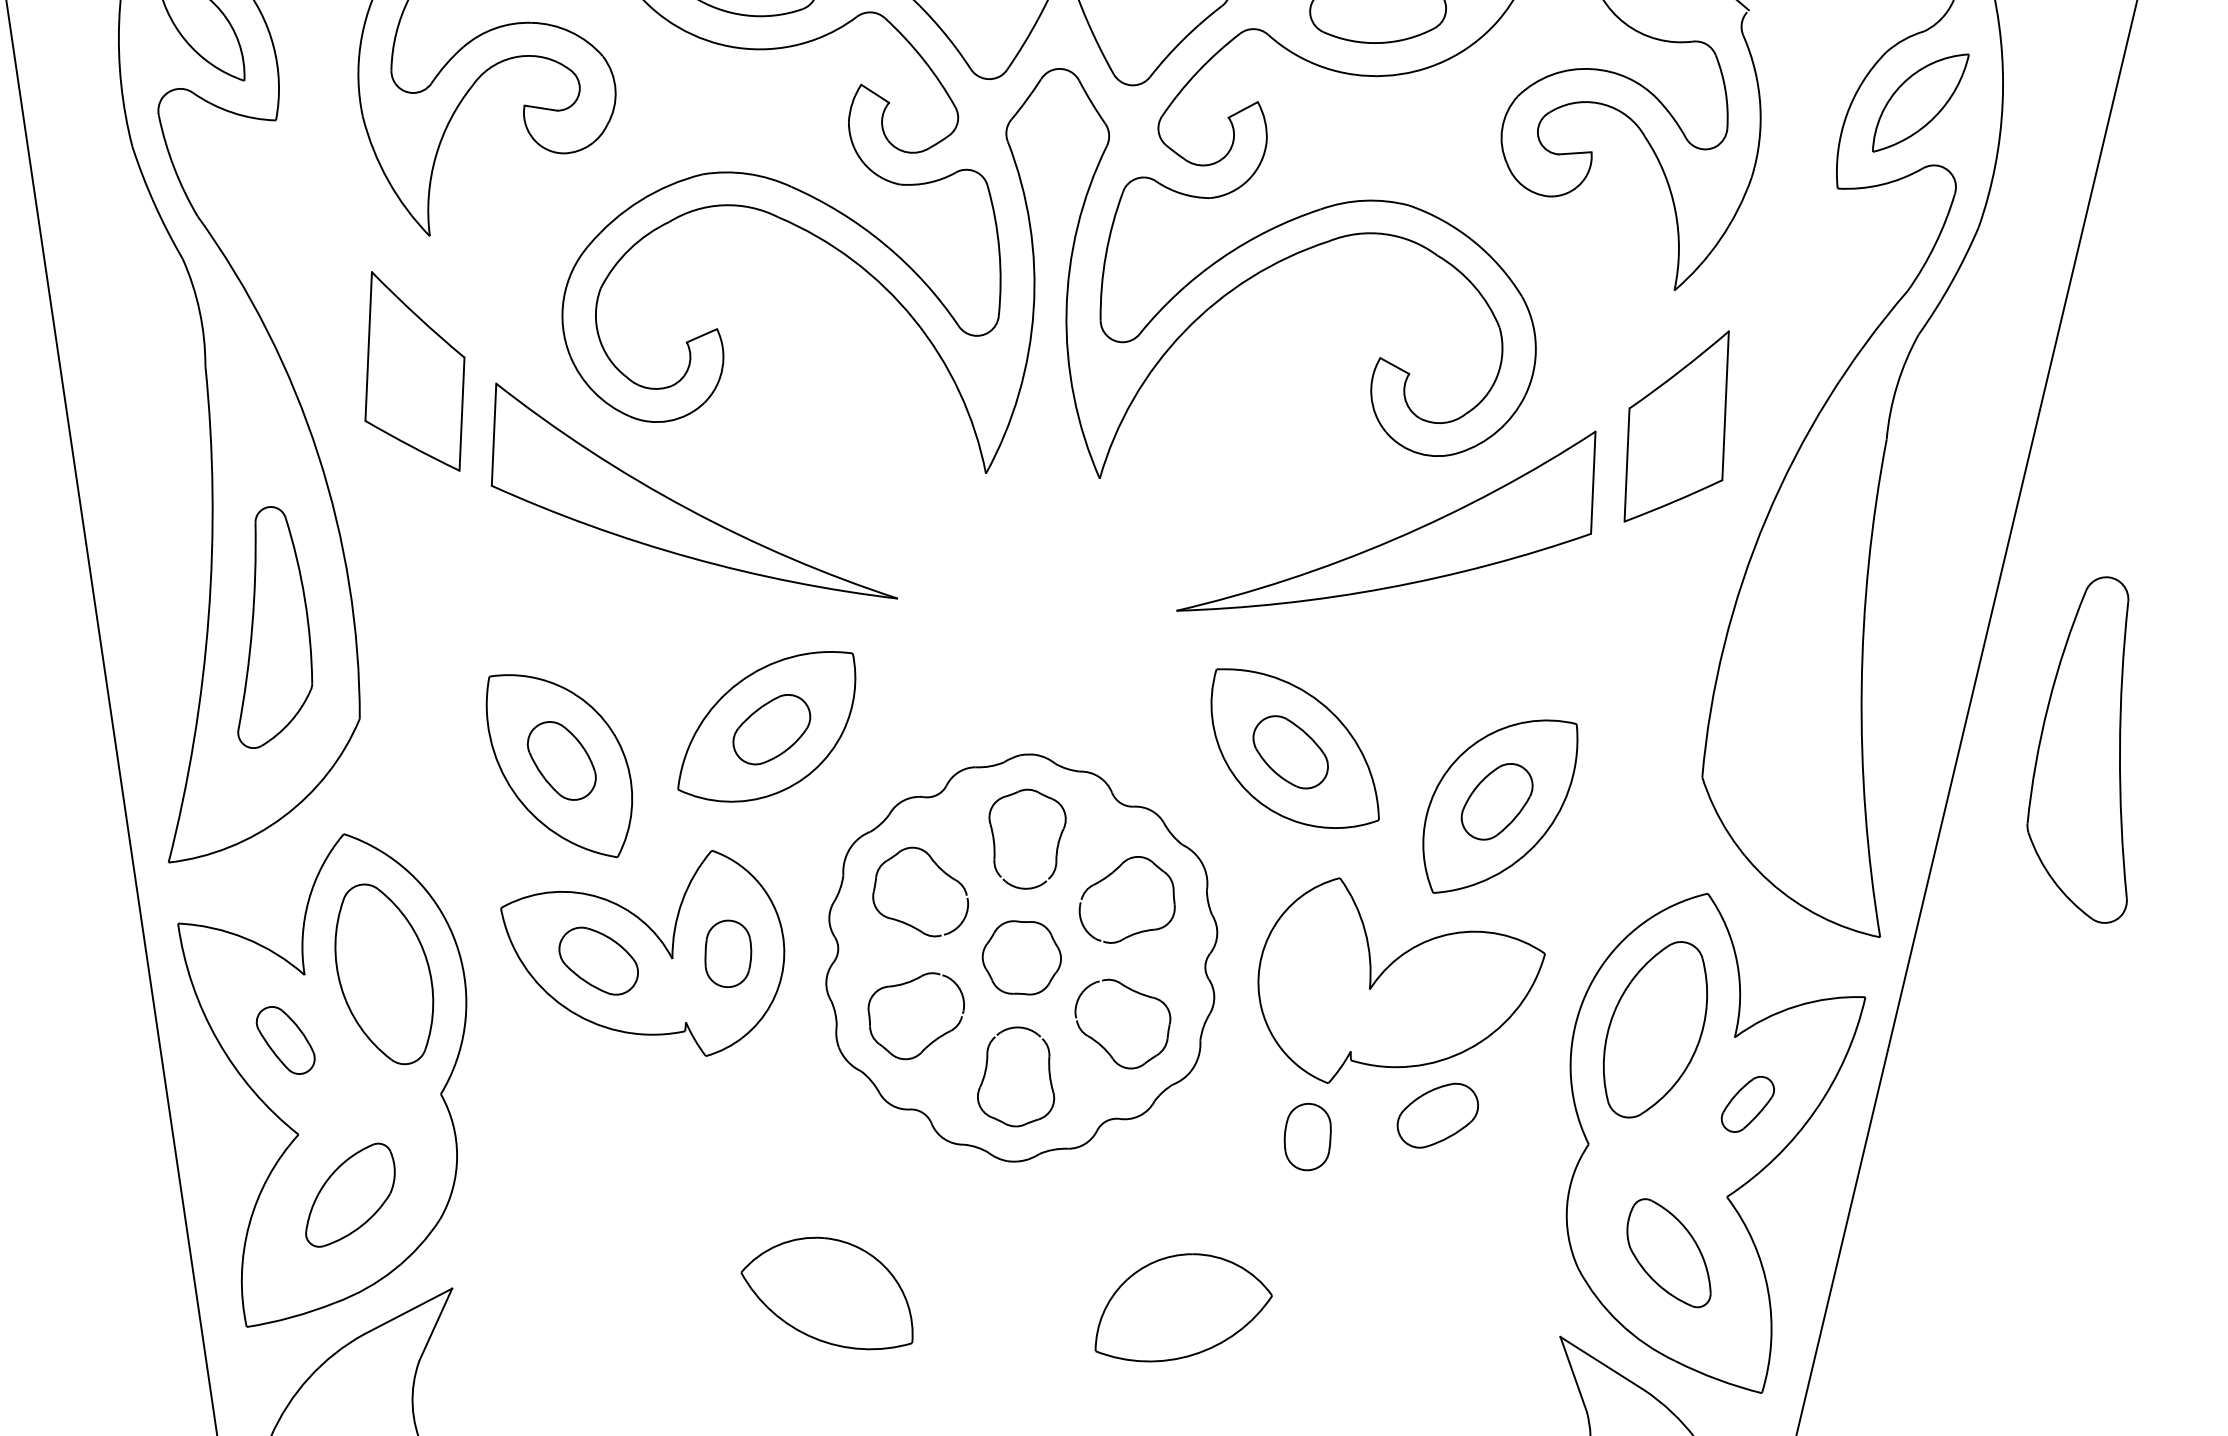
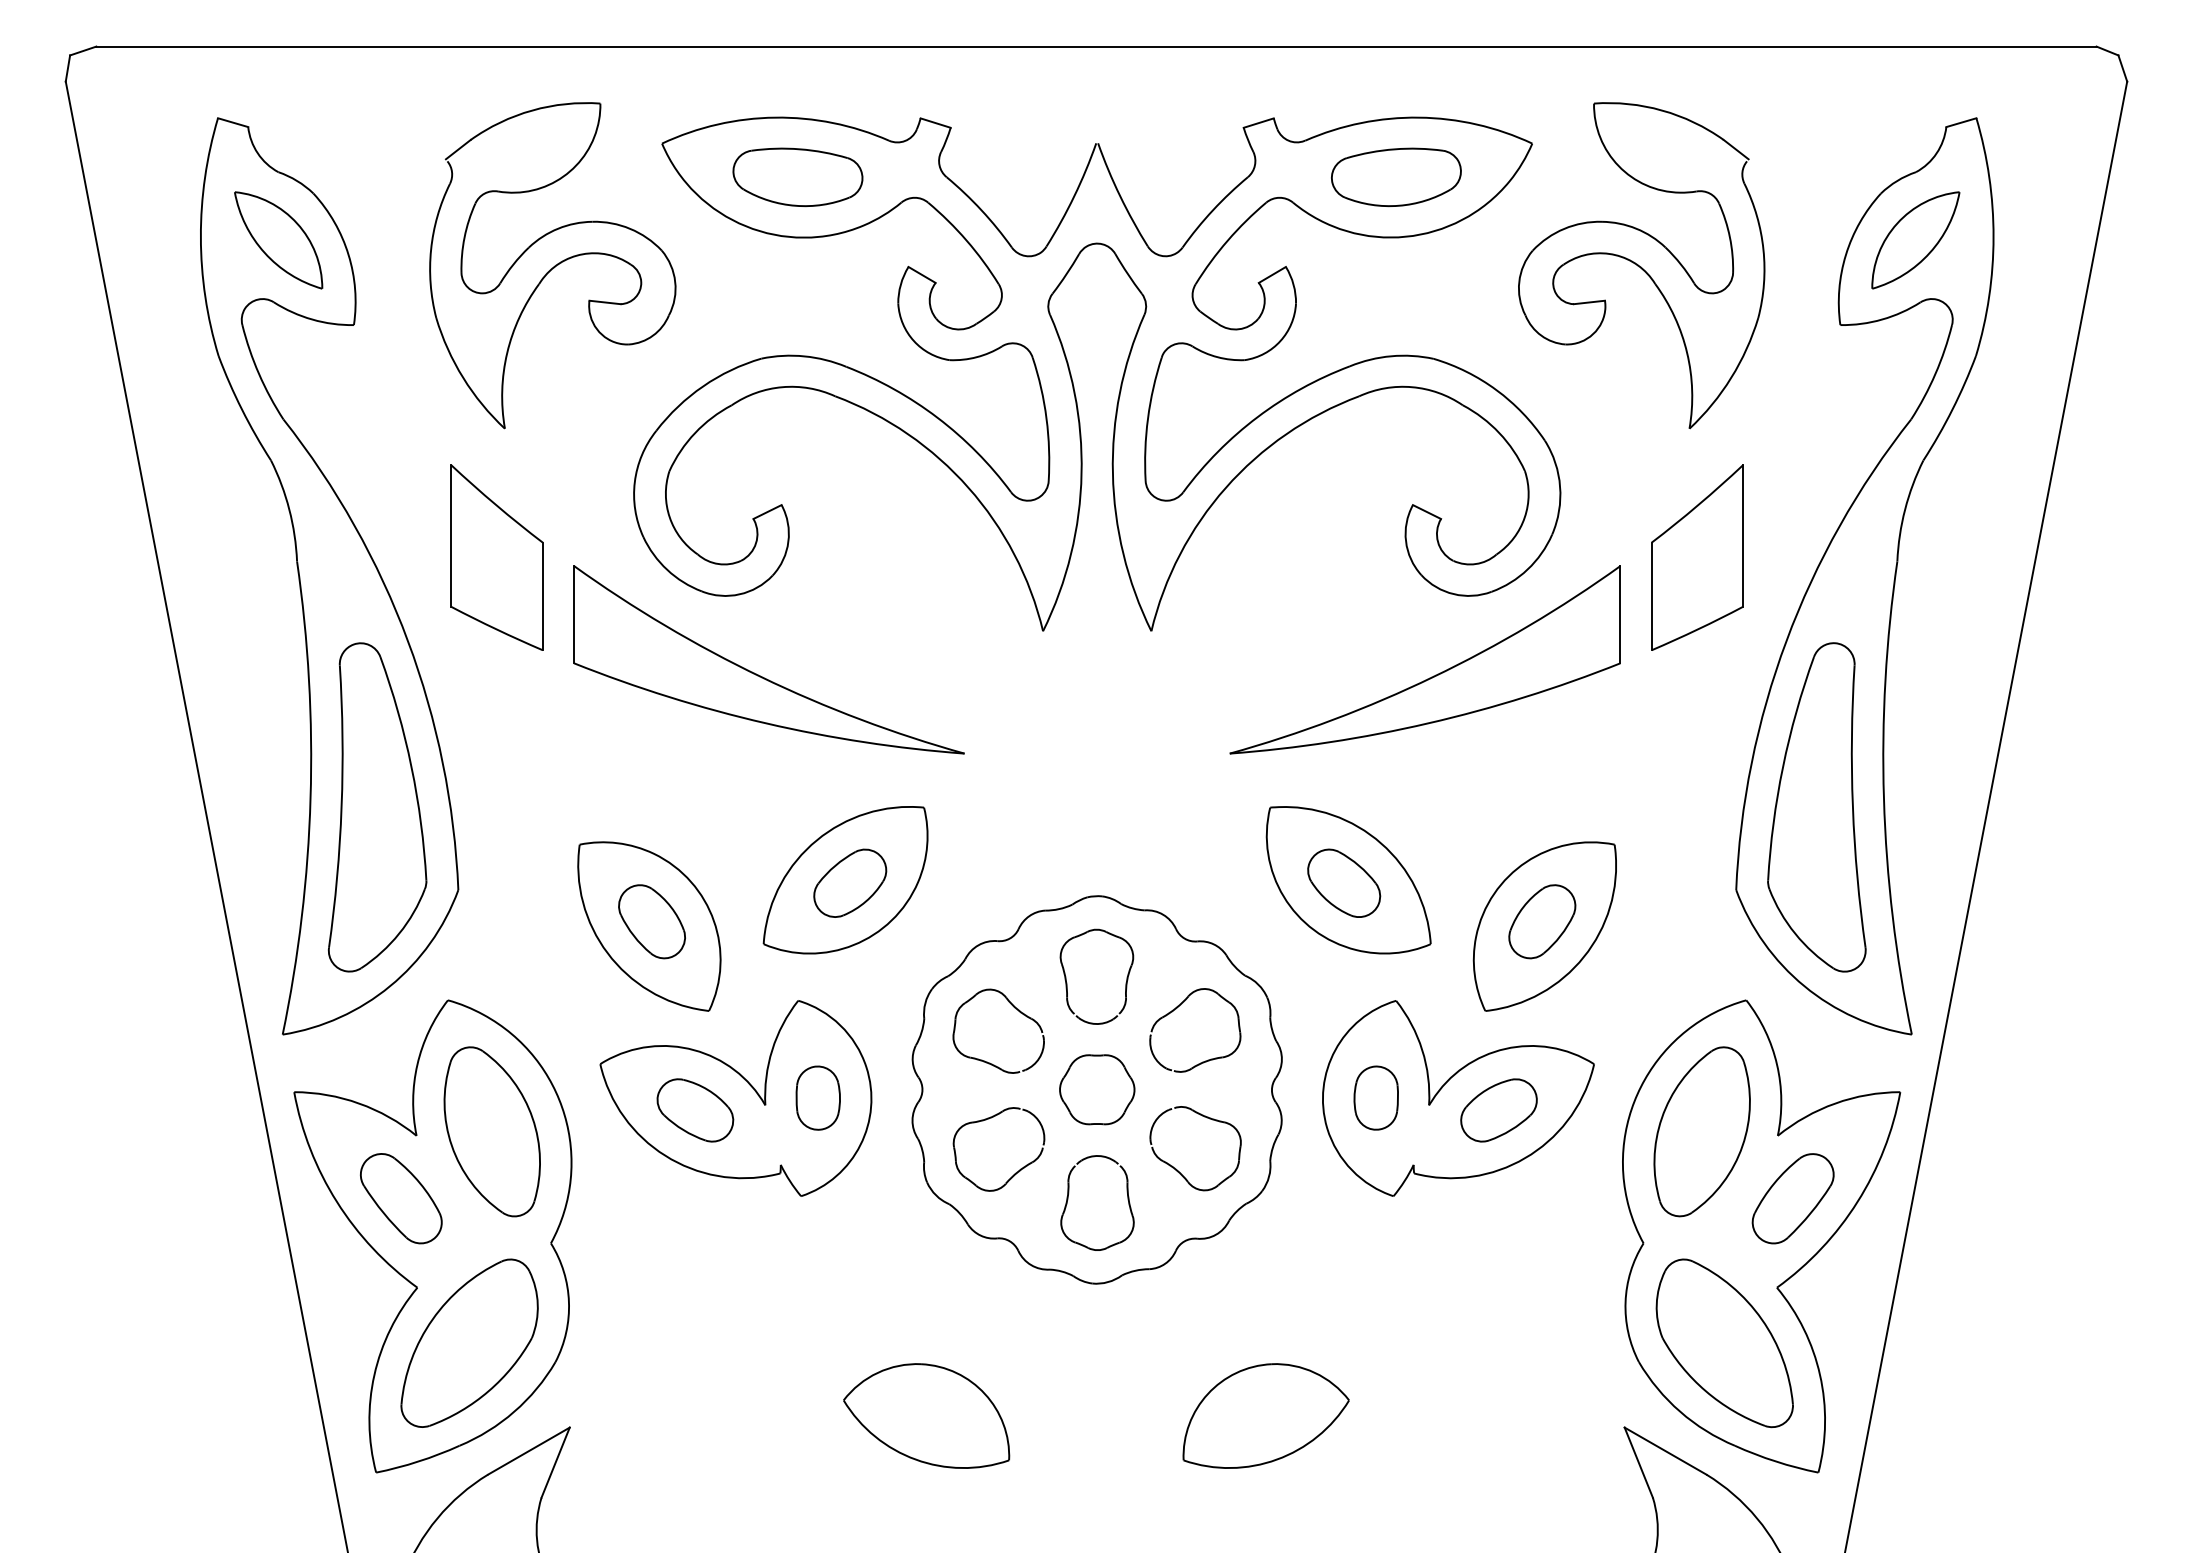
part: (278, 628) -> (377, 807), size x1.43
part: (2081, 749) -> (1816, 807), moved
part: (285, 1040) -> (401, 1198), size x1.43
part: (1747, 1104) -> (1792, 1198), size x1.67
part: (1437, 1115) -> (1498, 1110), moved
part: (1306, 1136) -> (1375, 1097), moved
part: (350, 1194) -> (469, 1342), size x1.67
part: (1669, 1253) -> (1724, 1343), size x1.67

